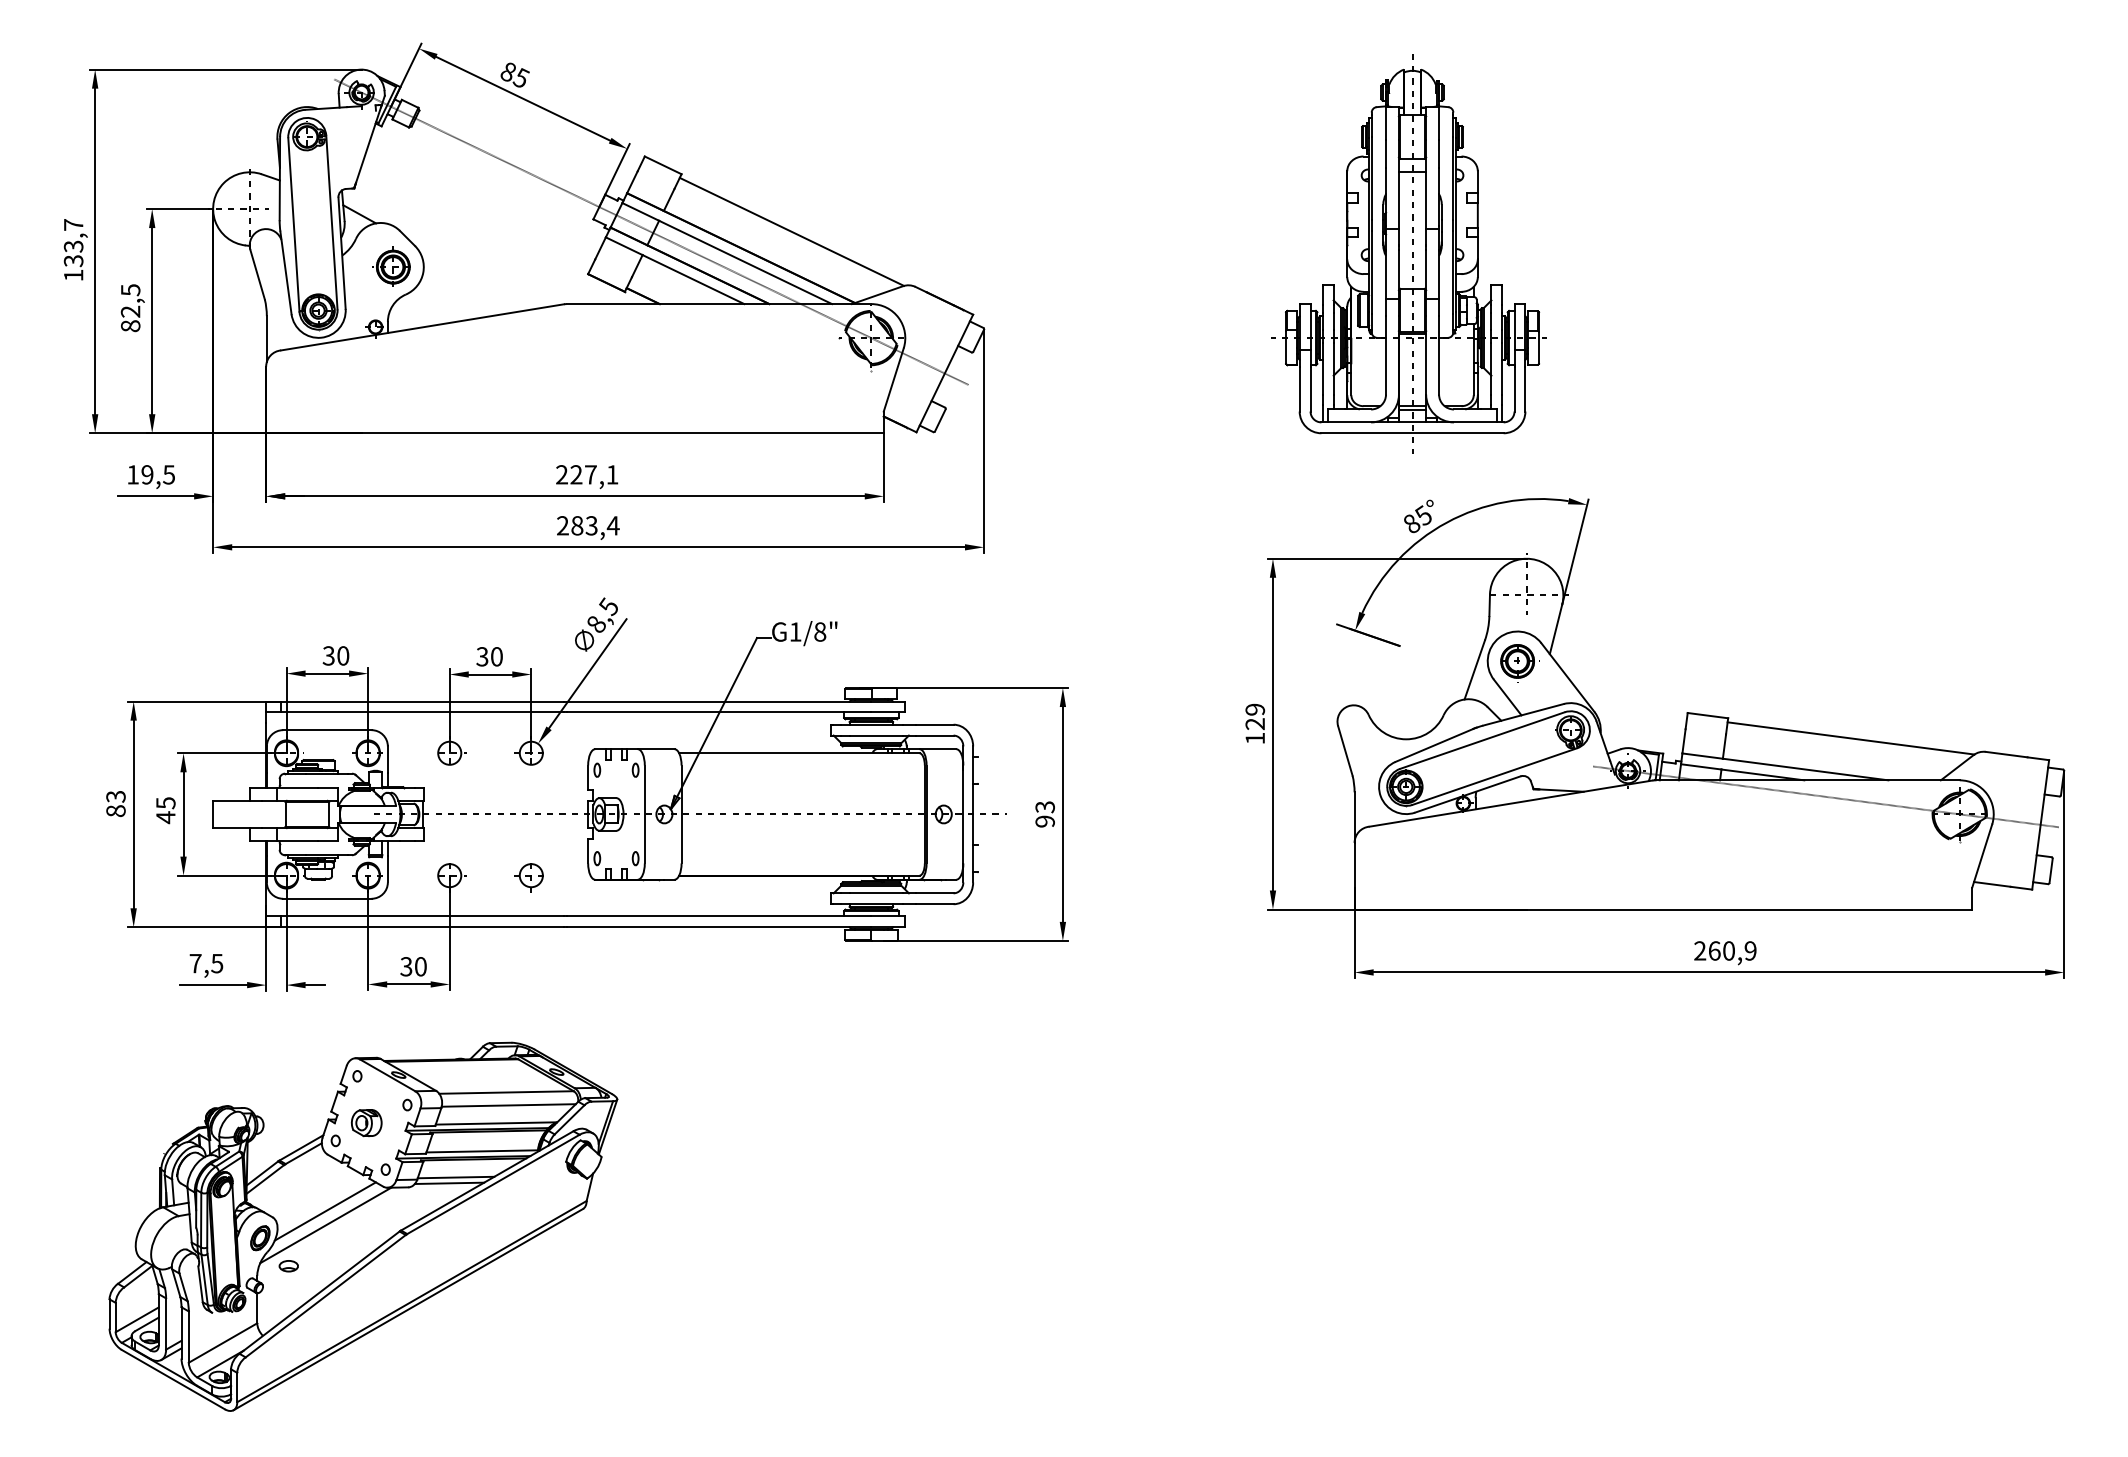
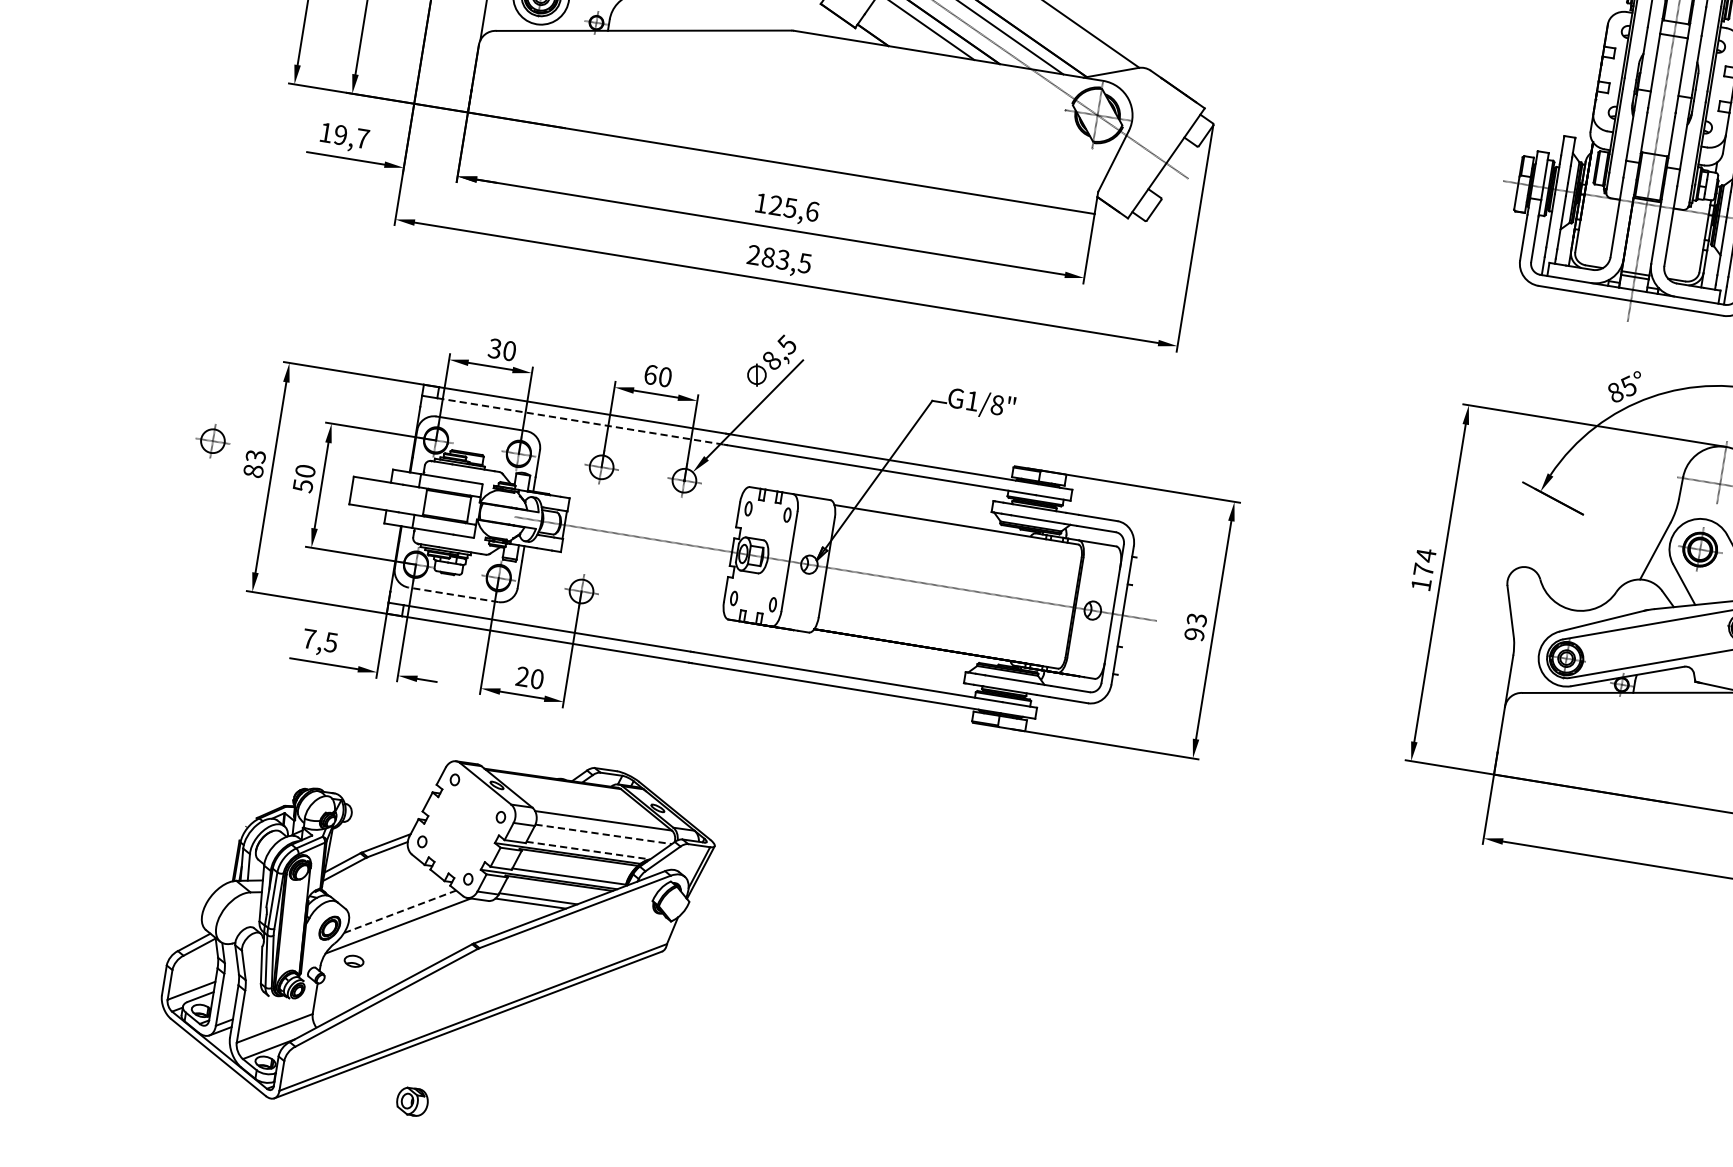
text: (169, 474) -> (363, 138), 19,5 -> 19,7
text: (587, 474) -> (787, 207), 227,1 -> 125,6
text: (612, 525) -> (804, 262), 283,4 -> 283,5
text: (482, 656) -> (650, 374), 30 -> 60
line: (423, 712) -> (581, 421), solid -> dashed
text: (1255, 716) -> (1425, 562), 129 -> 174
text: (165, 810) -> (303, 478), 45 -> 50
part: (528, 877) -> (209, 442), moved
line: (326, 898) -> (452, 594), solid -> dashed
text: (406, 966) -> (522, 676), 30 -> 20
line: (509, 1105) -> (604, 834), solid -> dashed
part: (366, 1123) -> (412, 1102), moved
line: (496, 1123) -> (588, 850), solid -> dashed
line: (325, 1211) -> (400, 911), solid -> dashed

